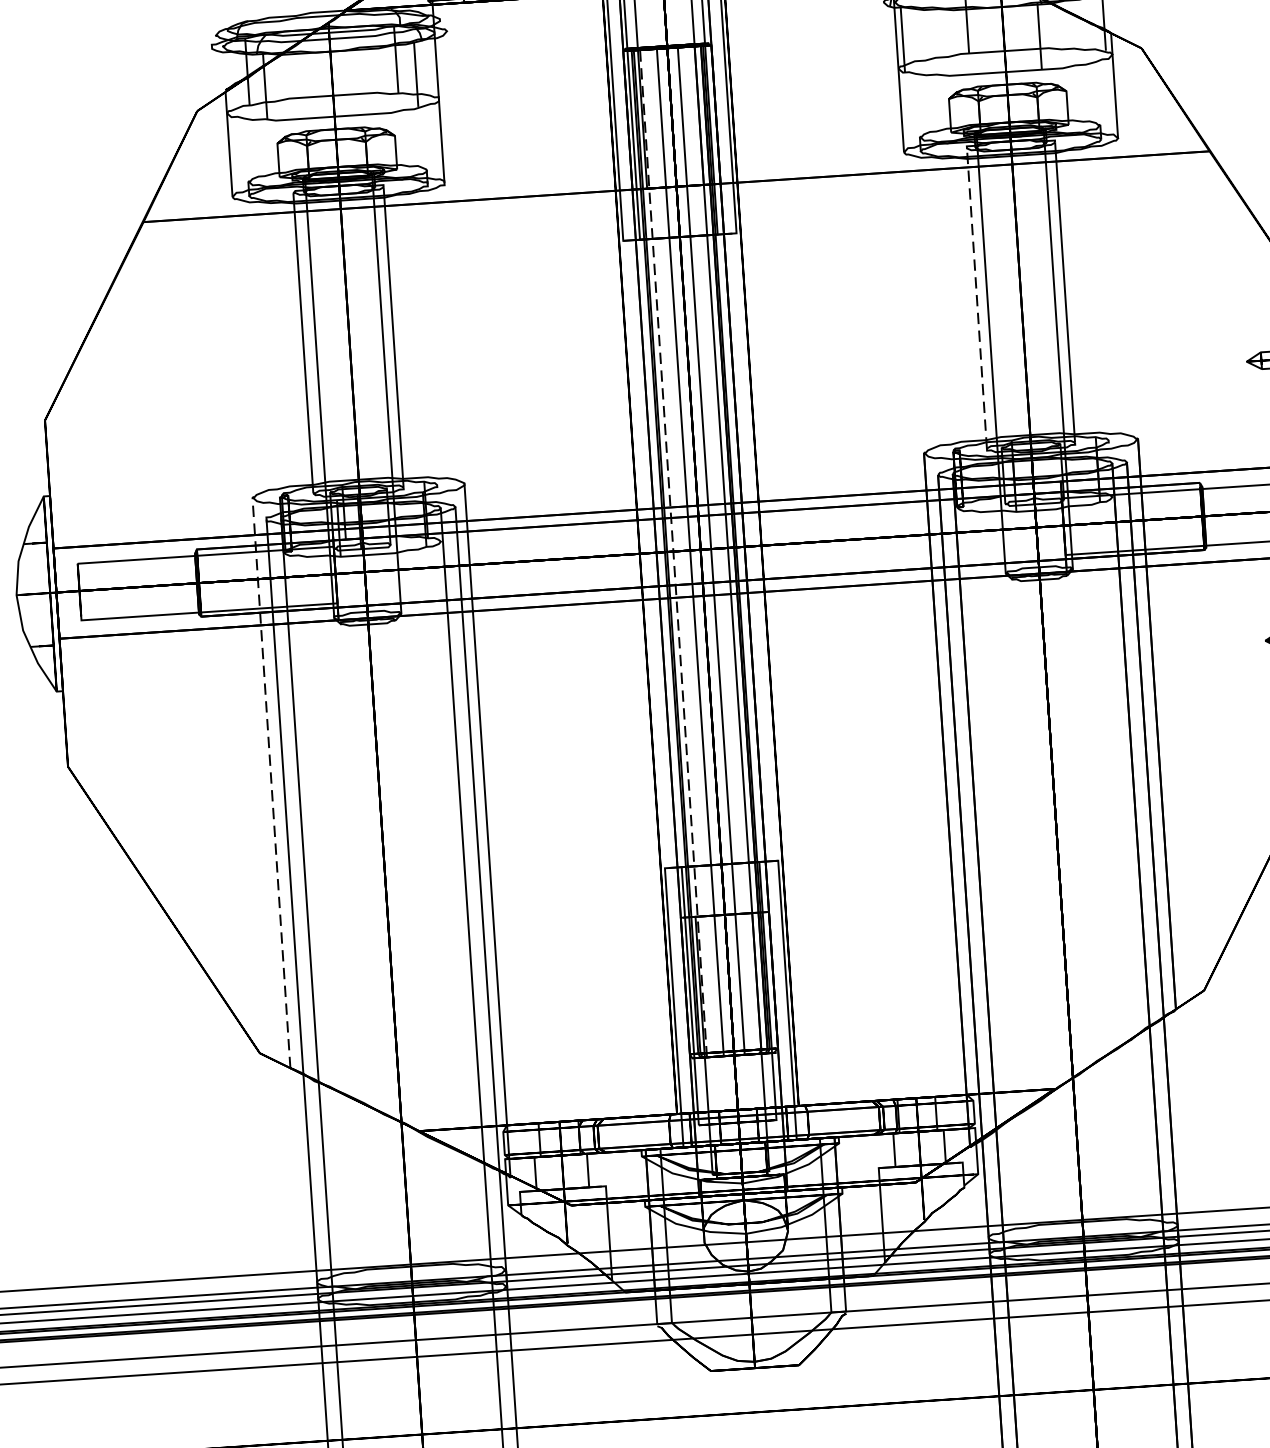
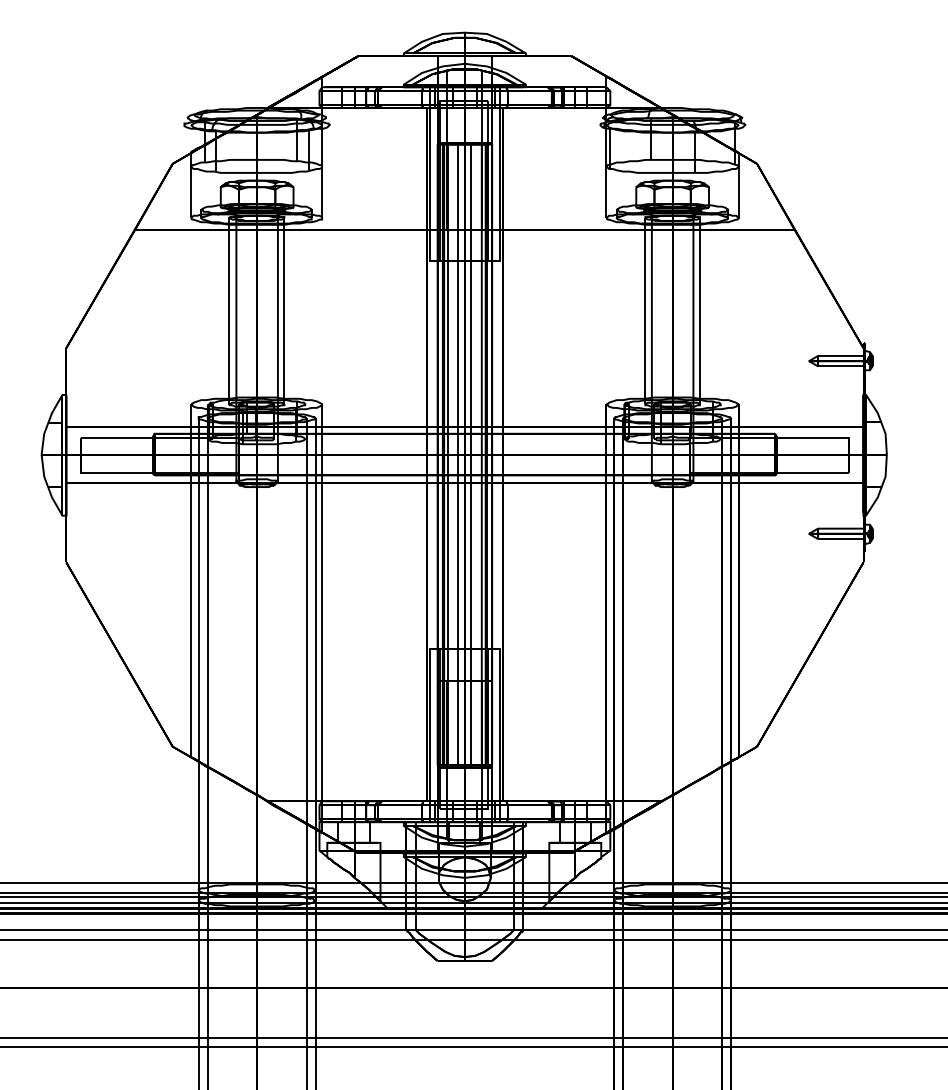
line: (977, 299) -> (645, 311), dashed -> solid
line: (674, 552) -> (448, 455), dashed -> solid
line: (270, 782) -> (190, 580), dashed -> solid

